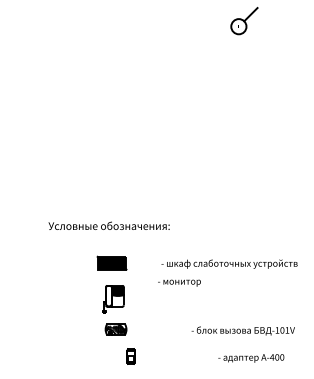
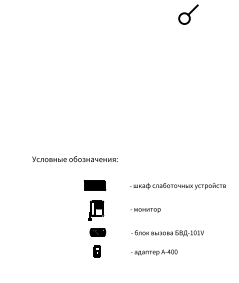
text: (108, 224) -> (74, 158), moved
text: (179, 283) -> (145, 210), moved
text: (243, 331) -> (167, 233), moved
part: (129, 356) -> (96, 251), moved
text: (251, 358) -> (154, 252), moved

